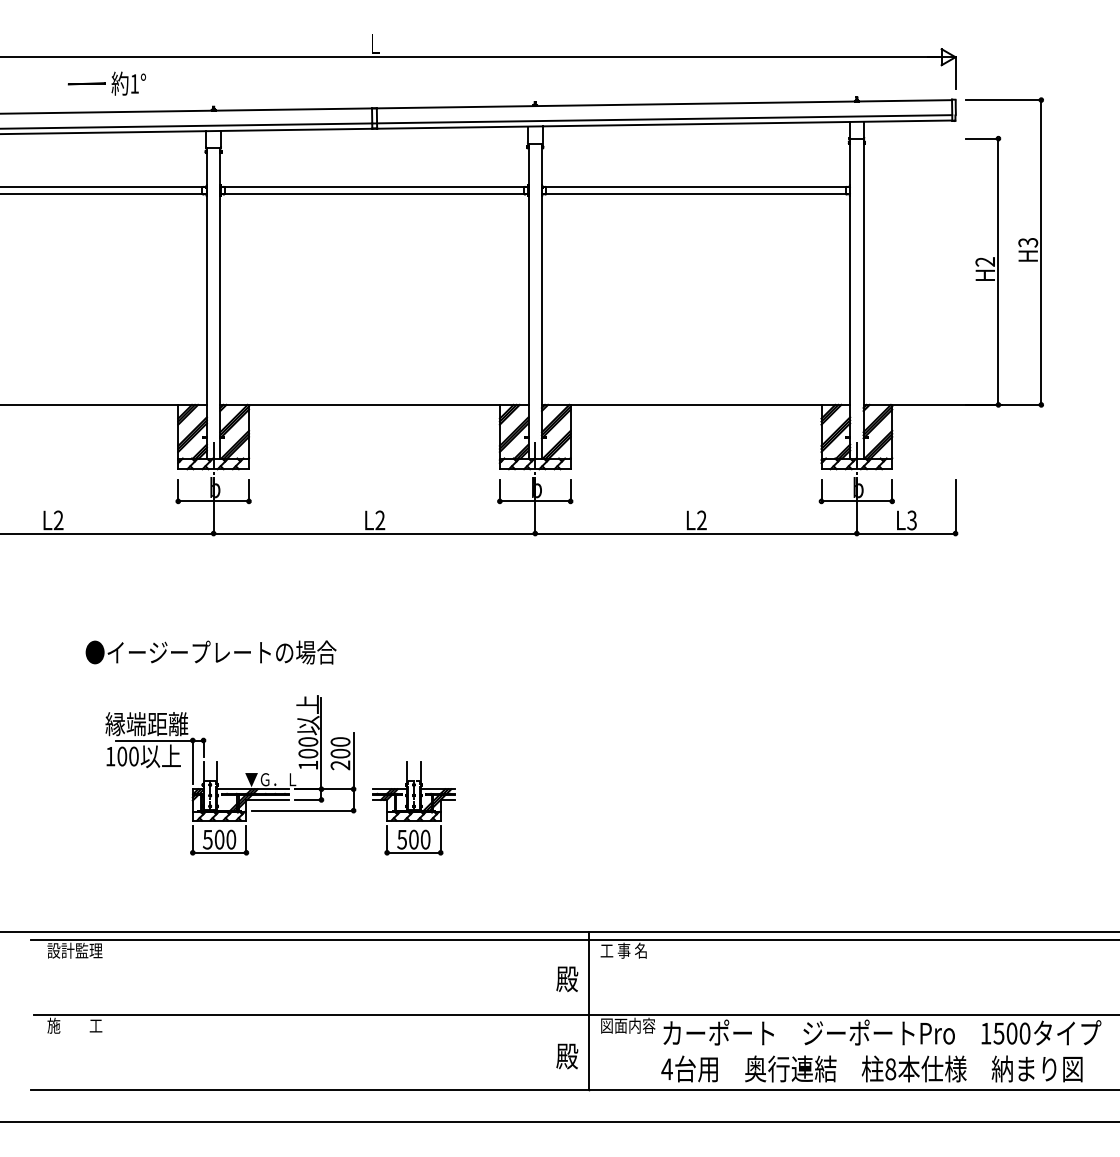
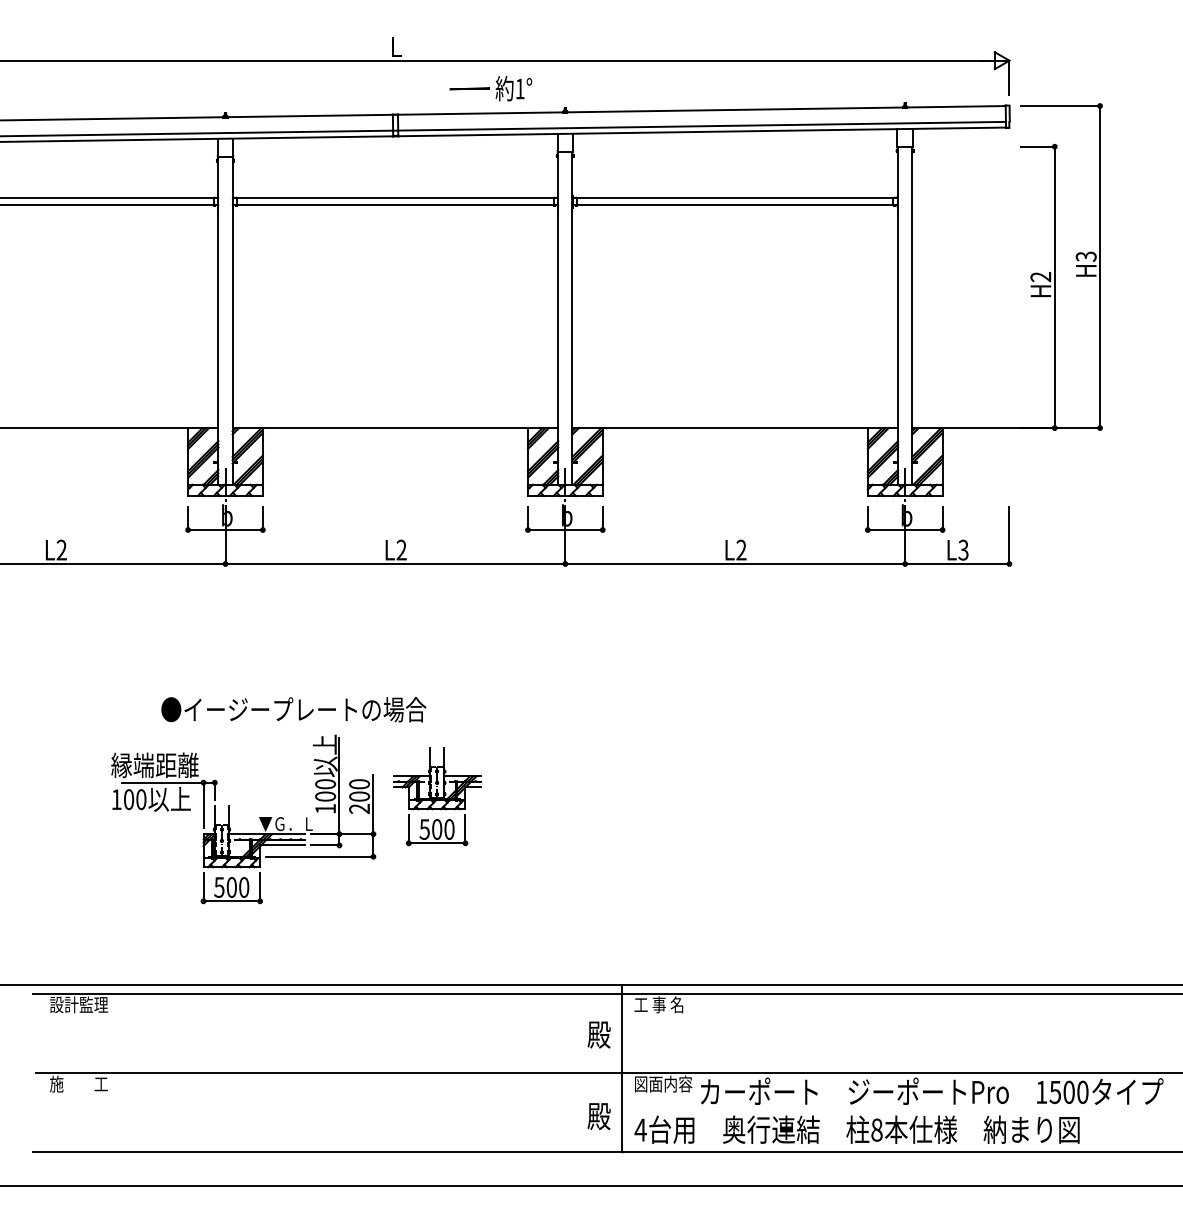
part: (106, 83) -> (490, 88), moved
text: (210, 652) -> (293, 709), moved
part: (414, 808) -> (437, 796), moved
text: (871, 1068) -> (856, 1129), moved

